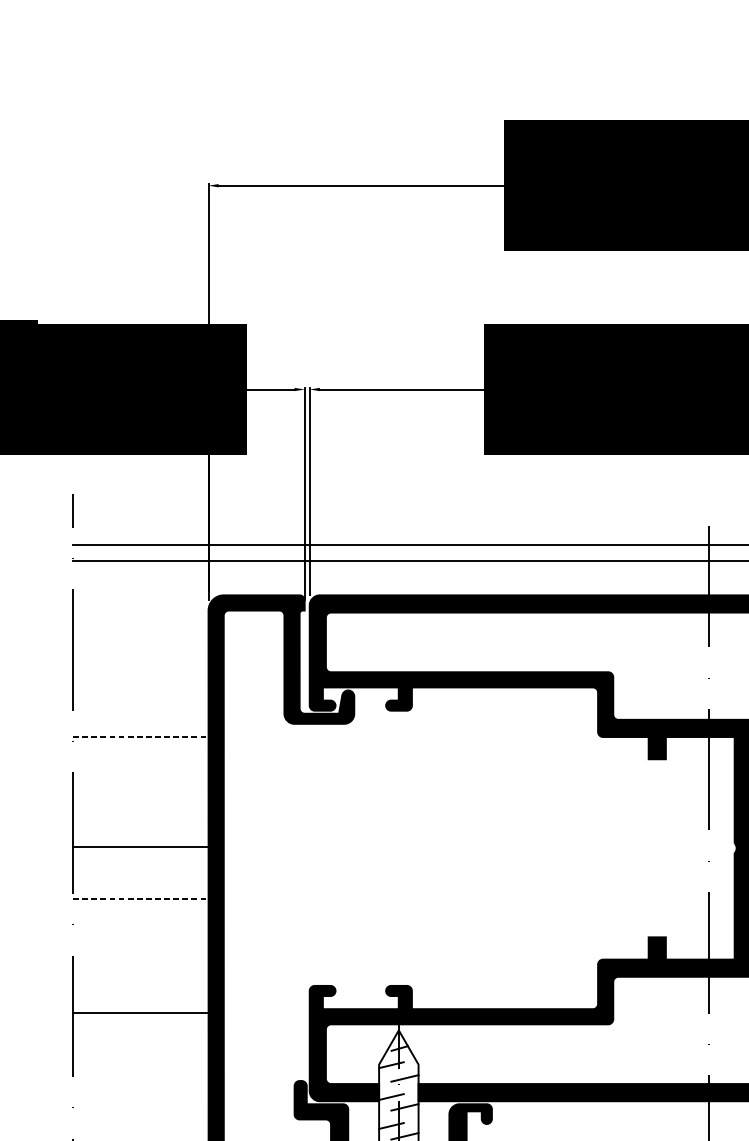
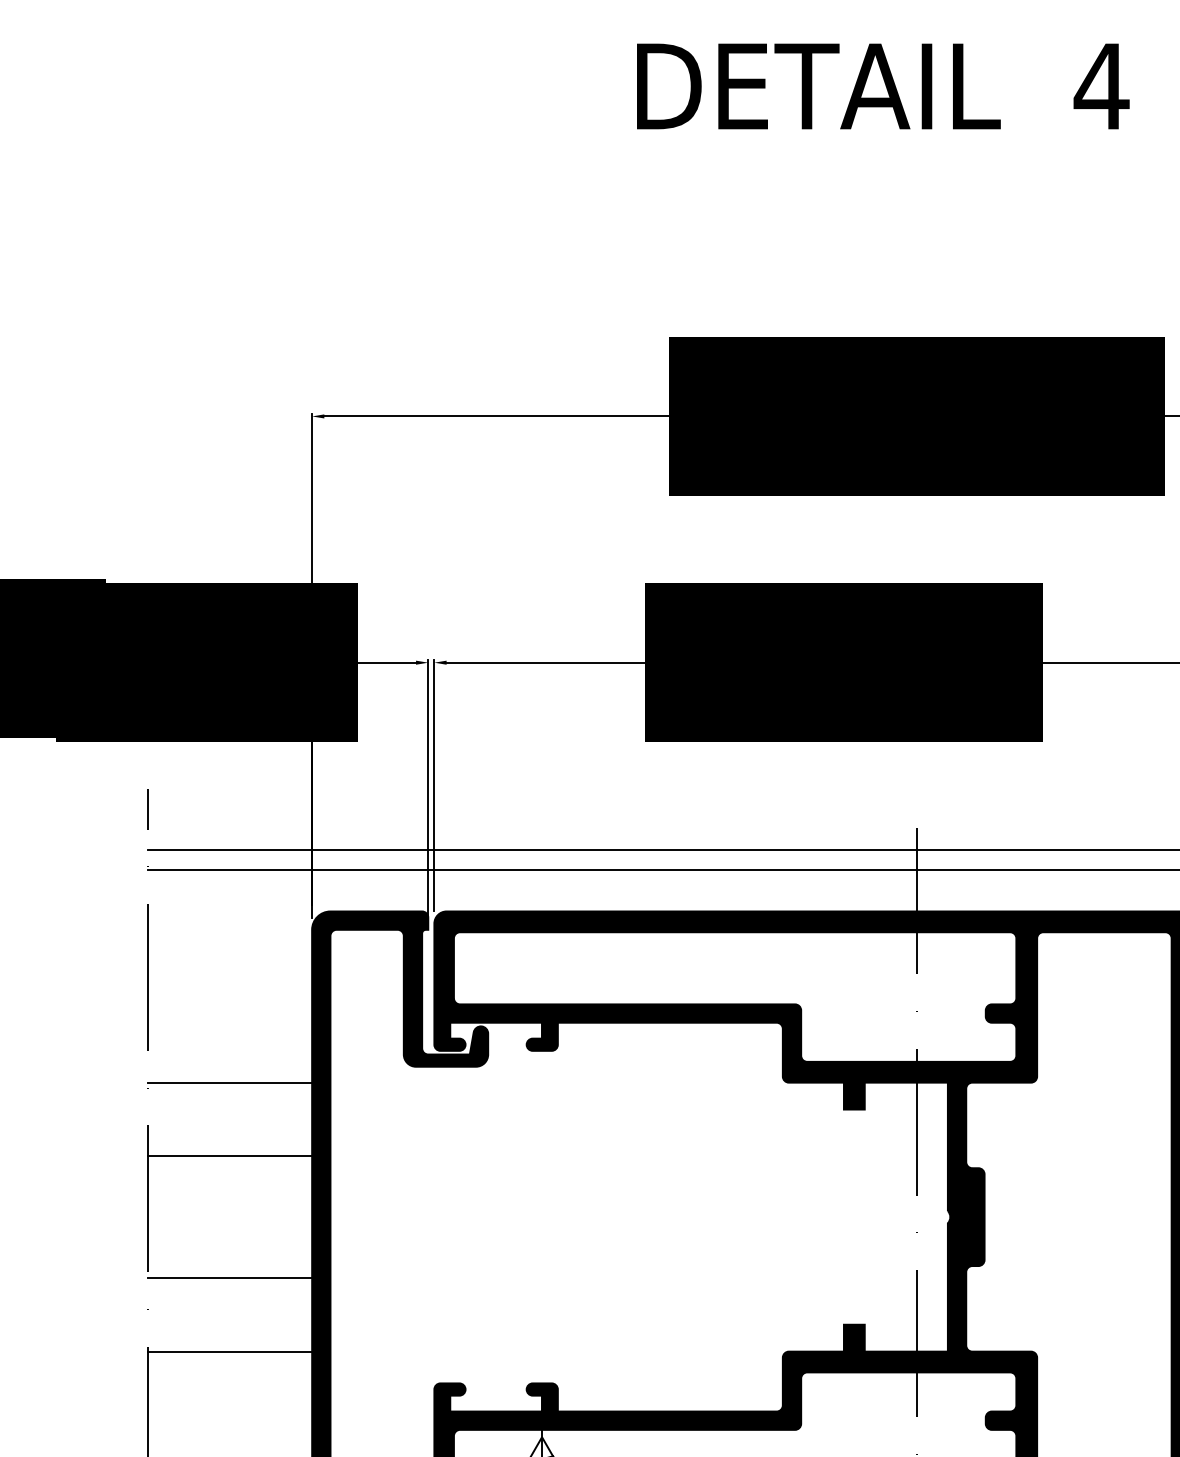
line: (141, 736) -> (230, 1082), dashed -> solid
line: (141, 847) -> (230, 1156), moved
line: (141, 899) -> (230, 1278), dashed -> solid
line: (141, 1012) -> (230, 1351), moved

